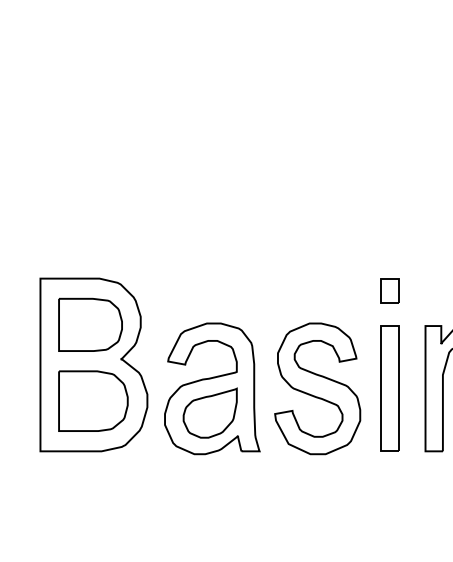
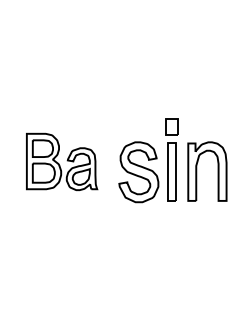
part: (388, 291) -> (171, 127), size x1.4
part: (148, 365) -> (61, 161), size x0.7

